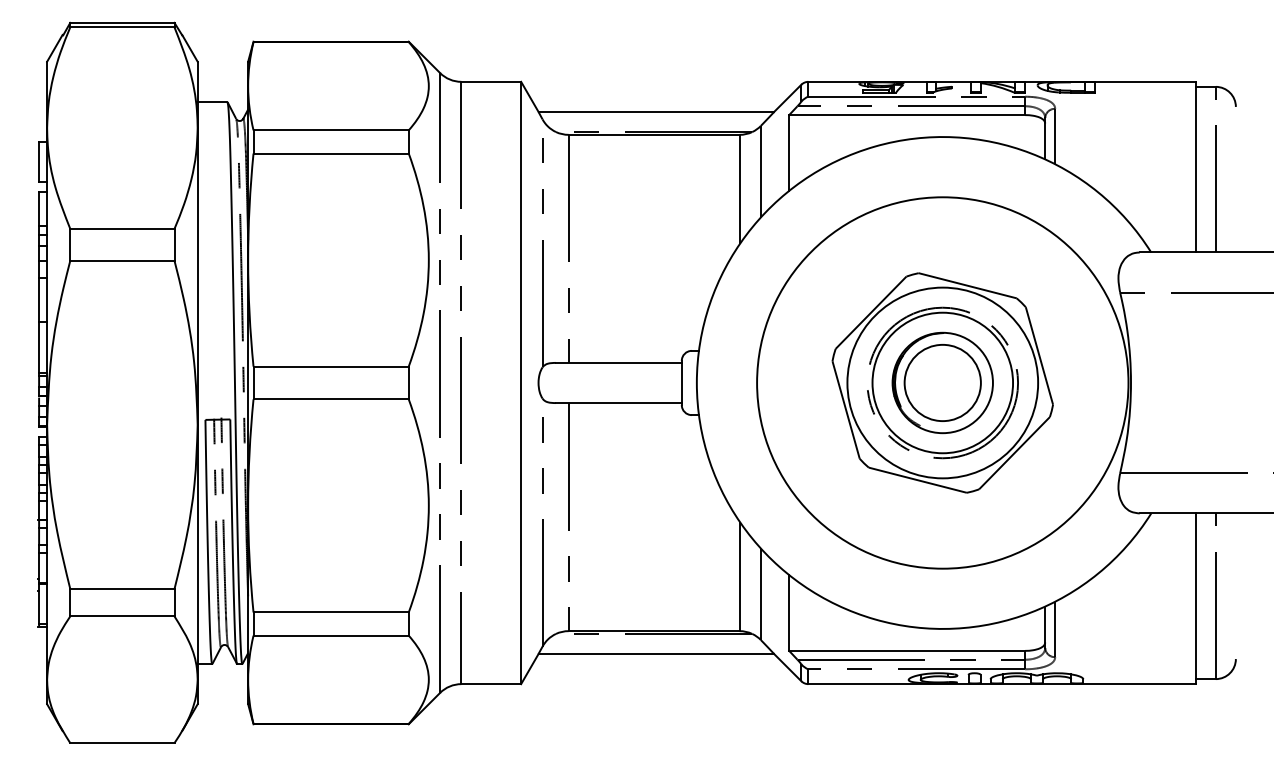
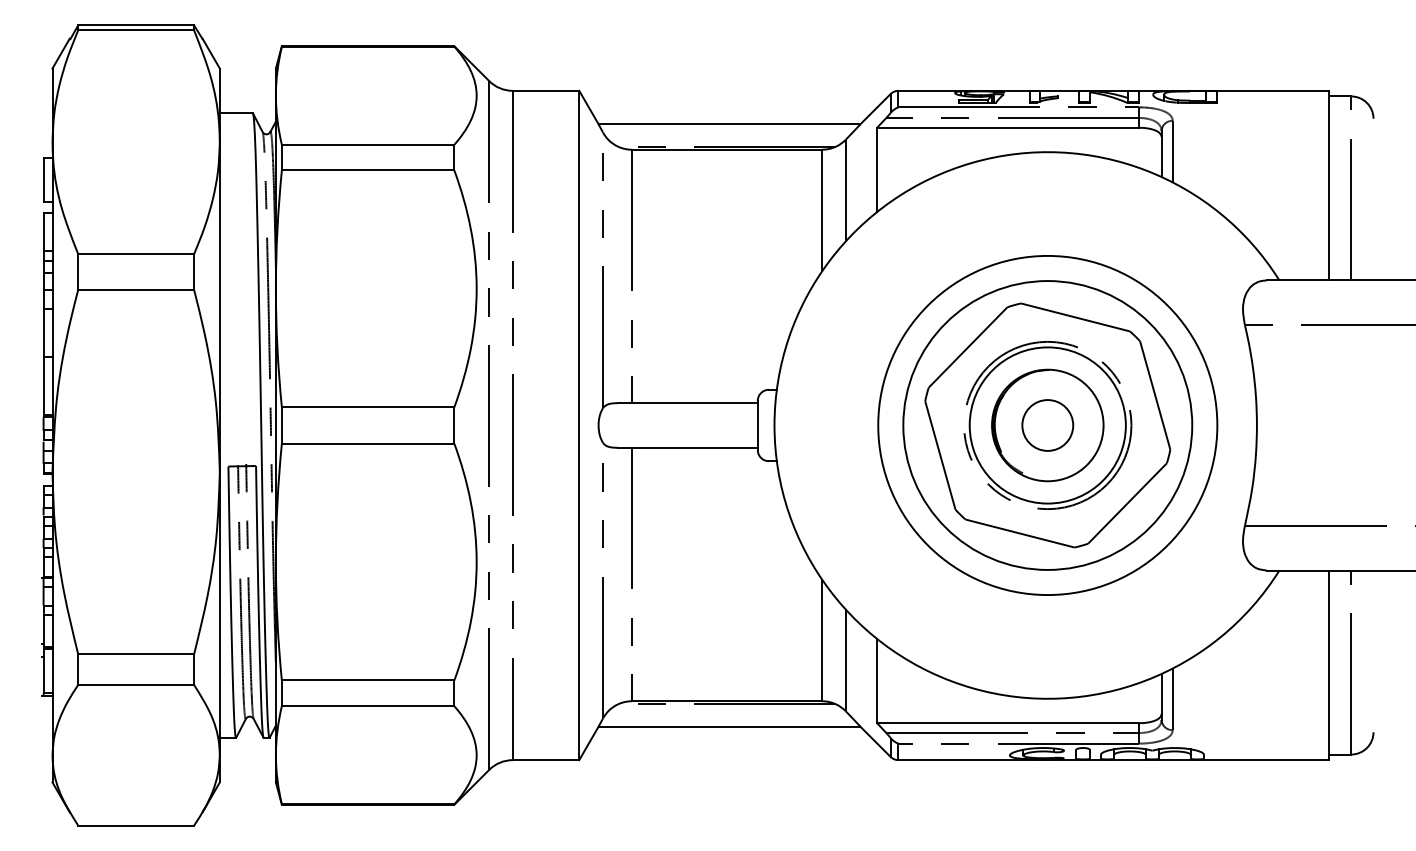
circle: (942, 383) -> (1047, 425), size x0.6
circle: (942, 383) -> (1047, 425), size x0.7
circle: (942, 383) -> (1047, 425), size x1.6

